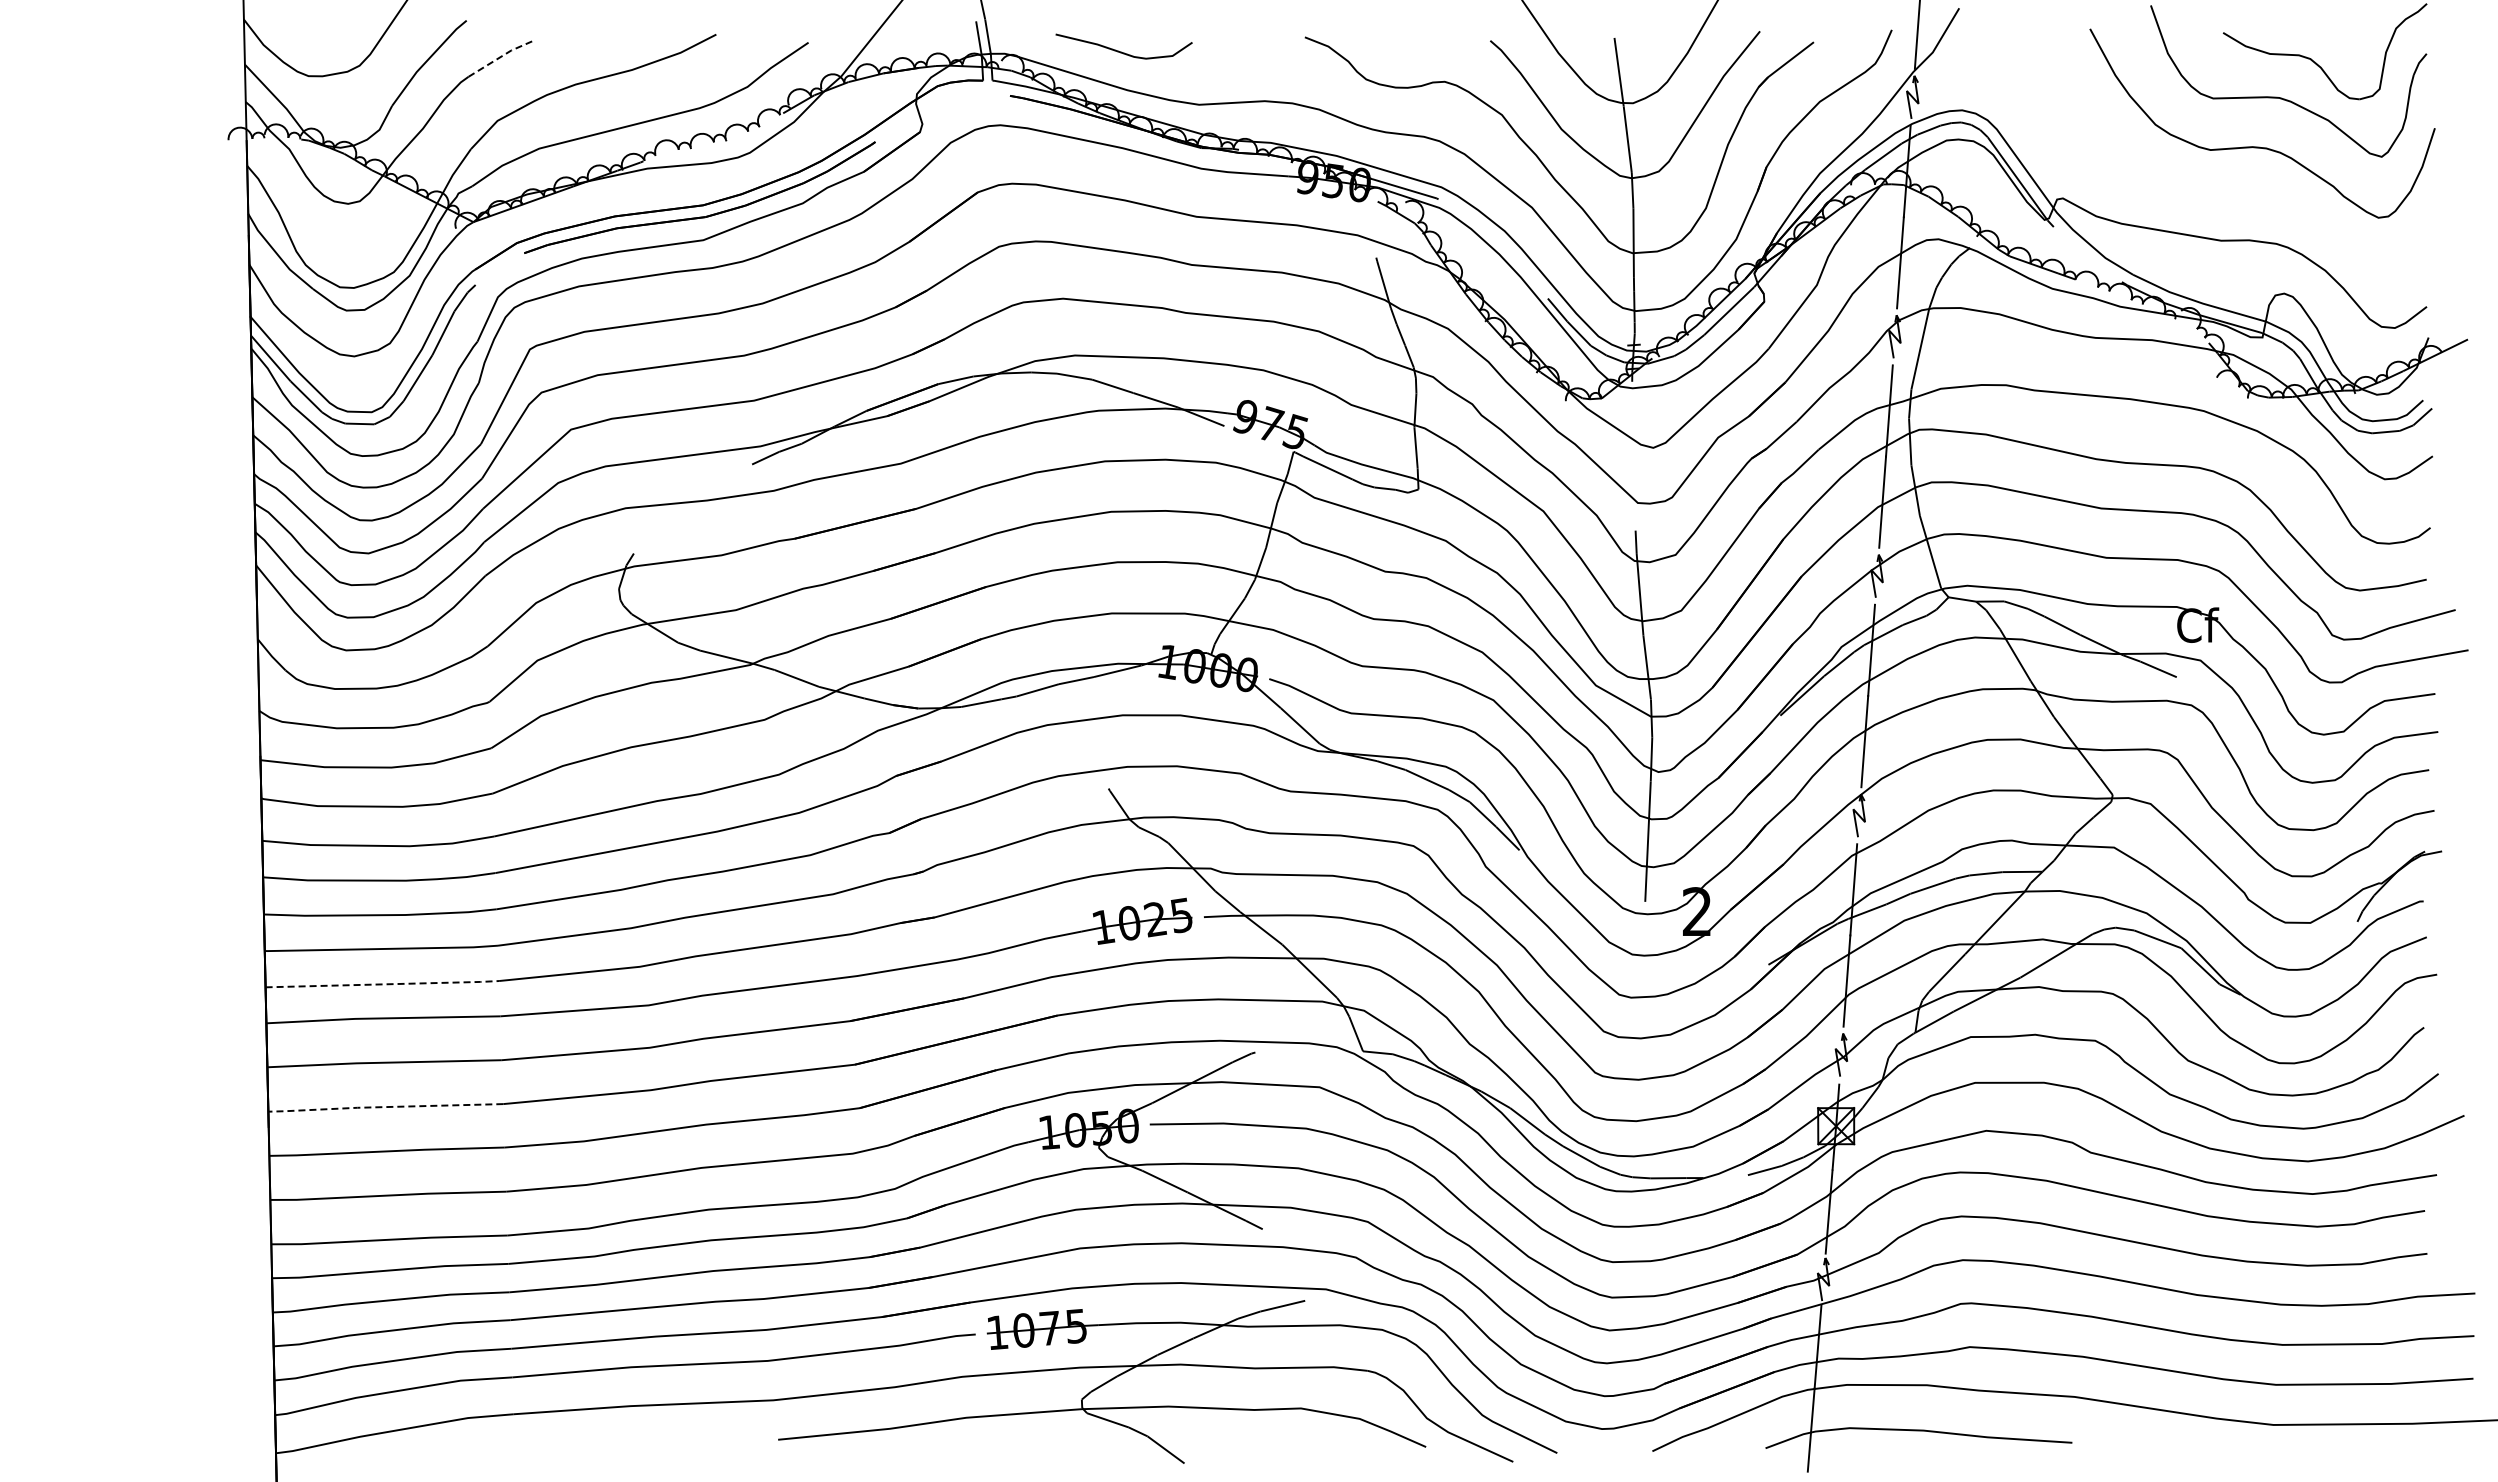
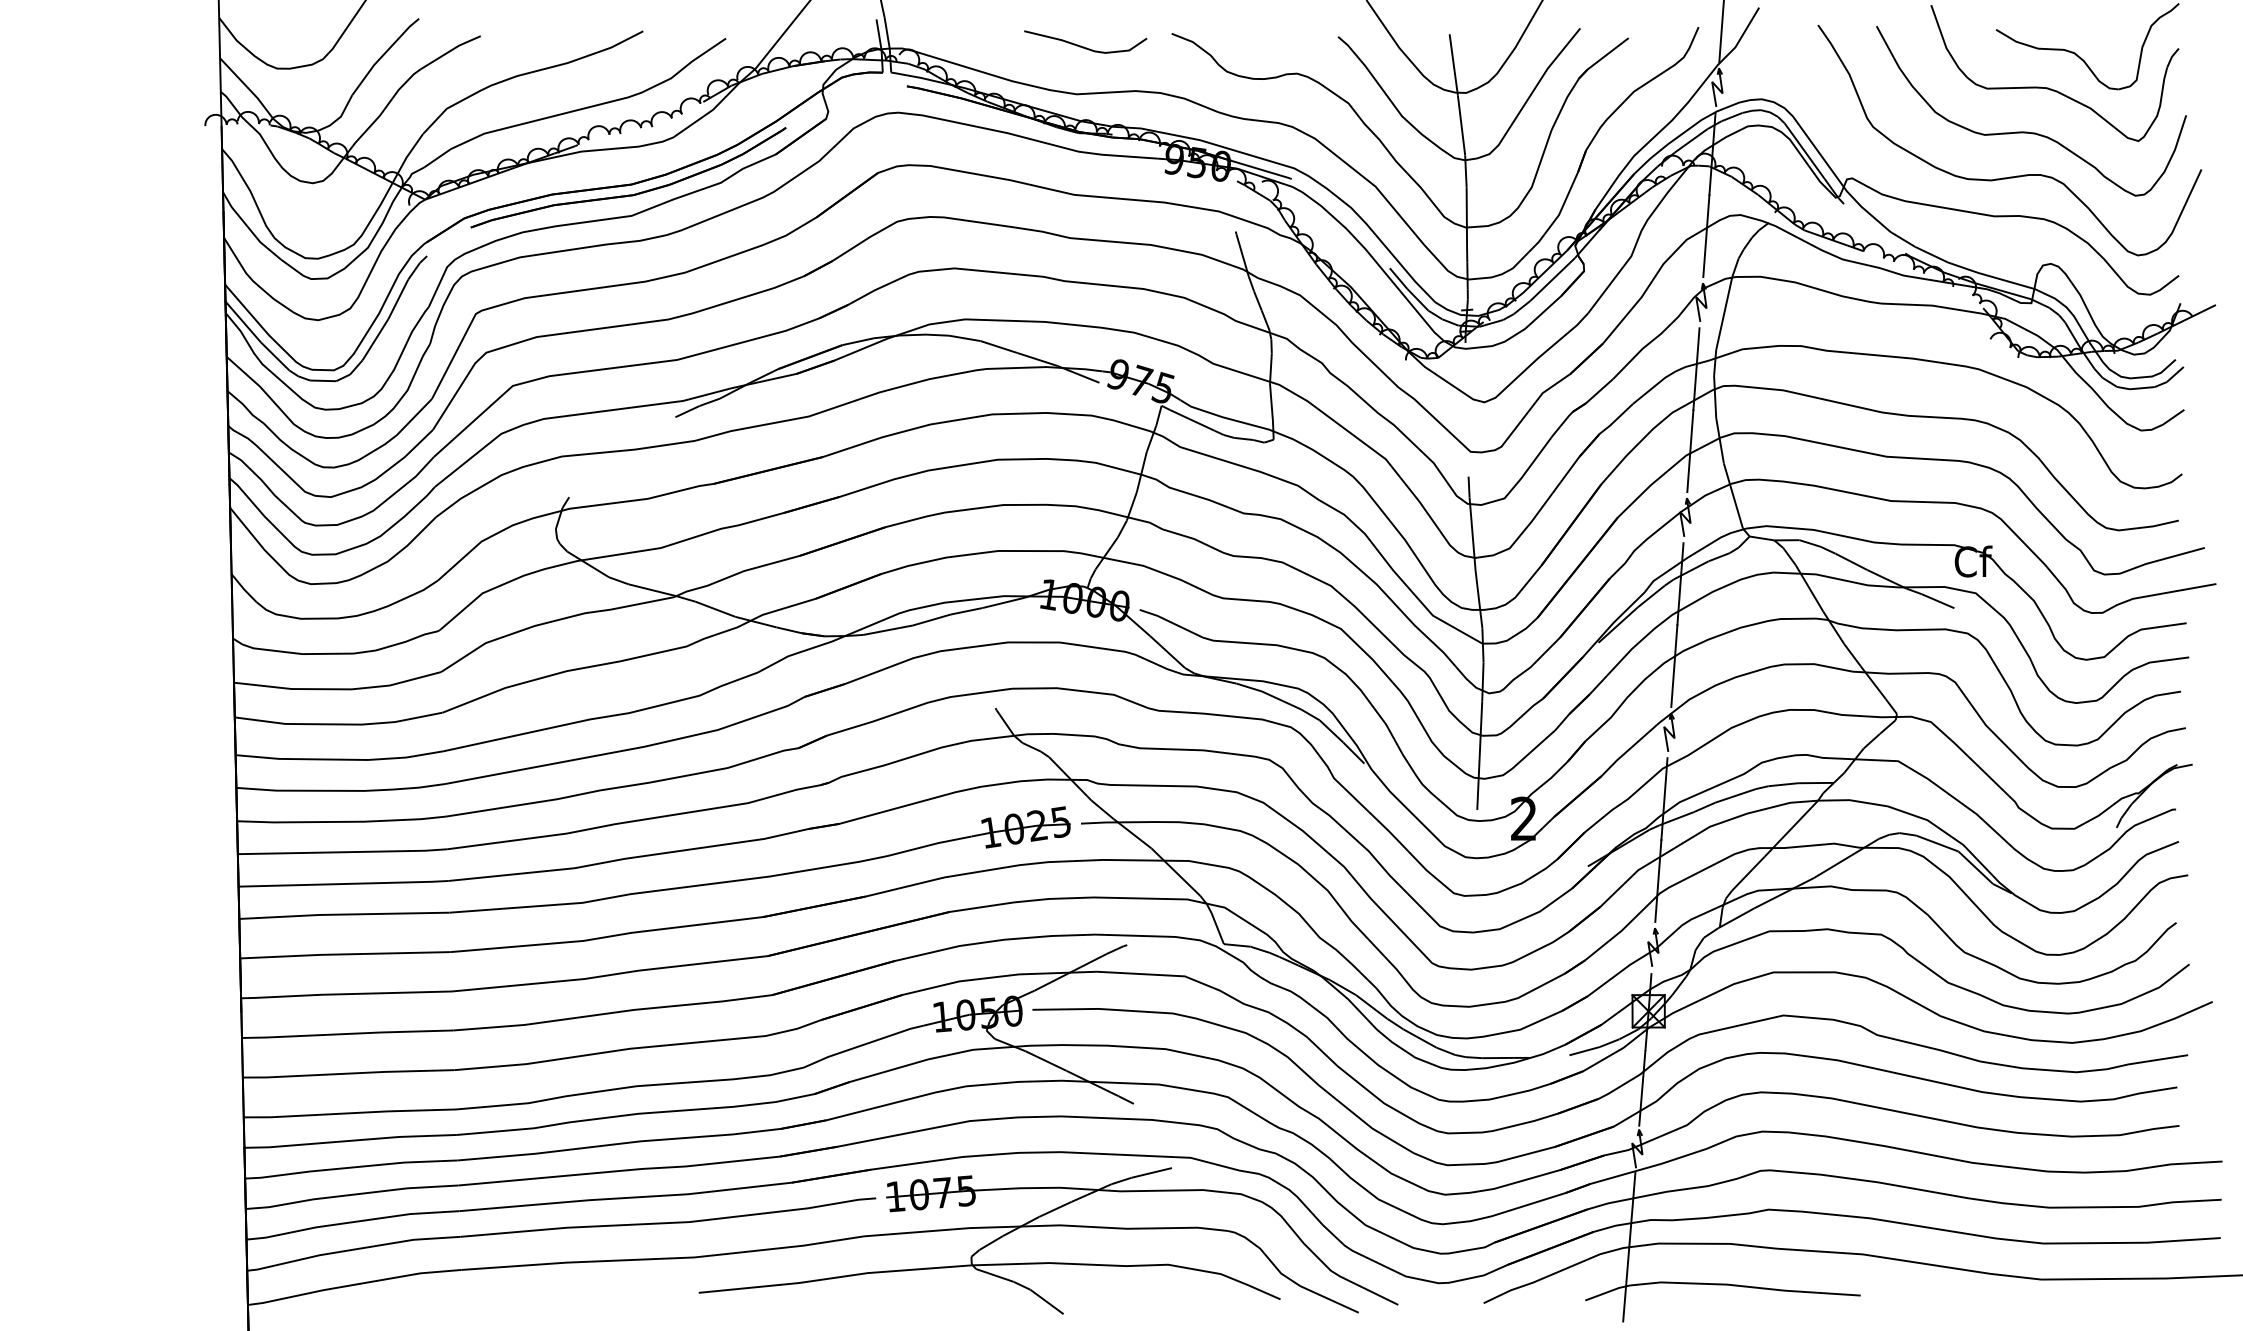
curve: (1121, 51) -> (1083, 46), moved
line: (502, 56) -> (451, 50), dashed -> solid
curve: (2245, 195) -> (2016, 175), added
line: (383, 984) -> (344, 884), dashed -> solid
line: (383, 1107) -> (344, 994), dashed -> solid

